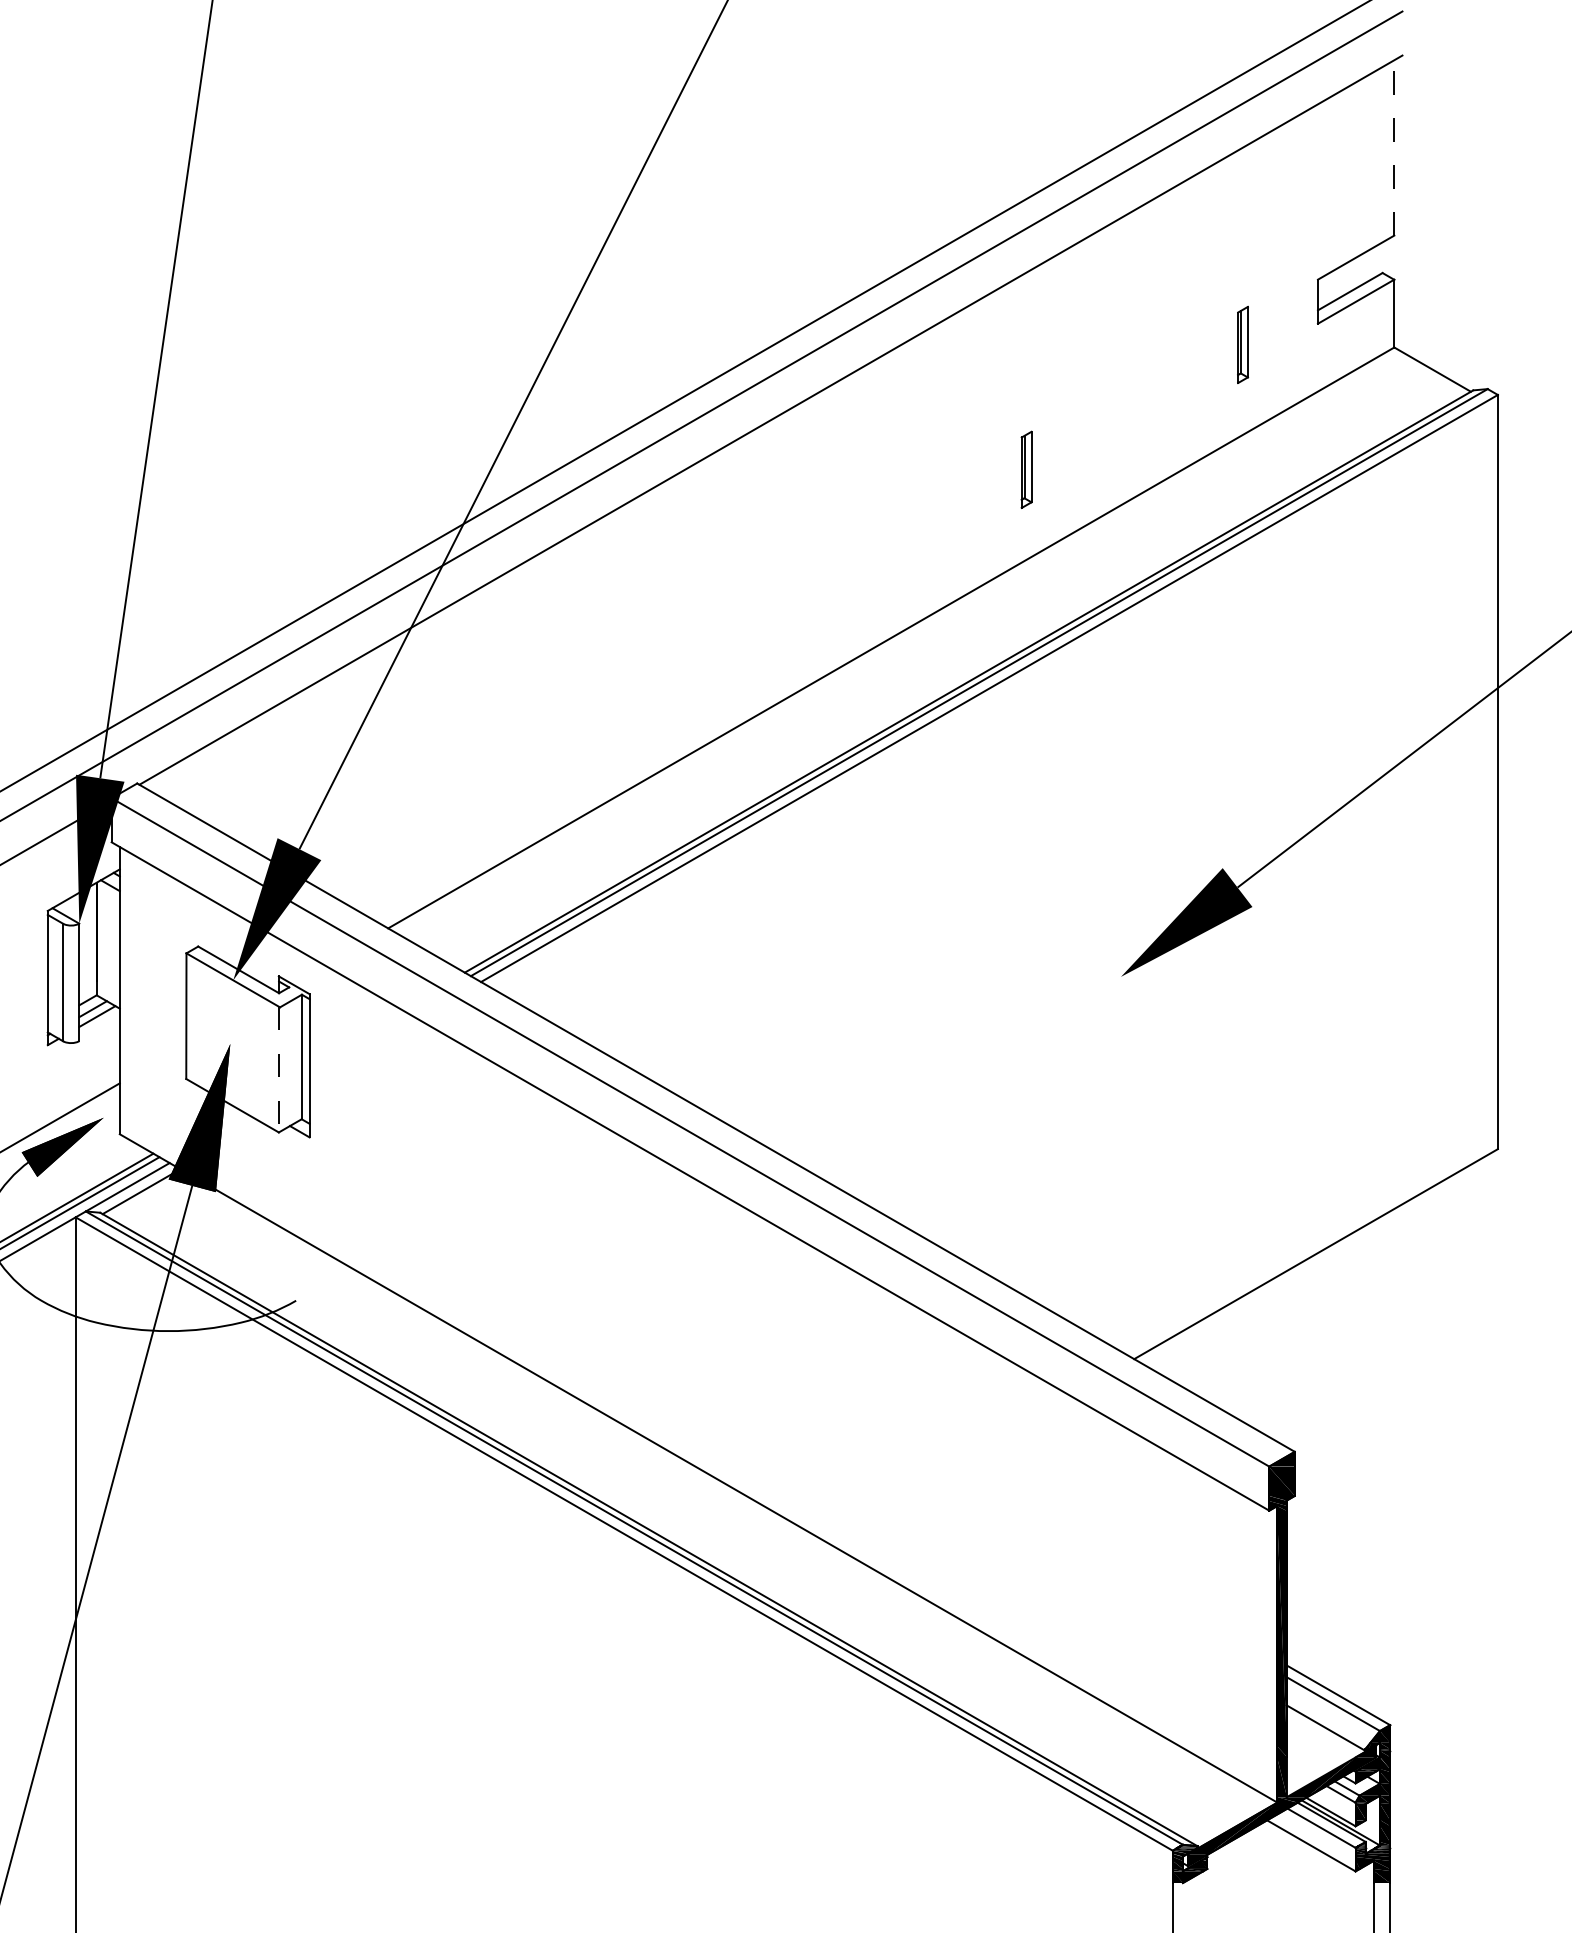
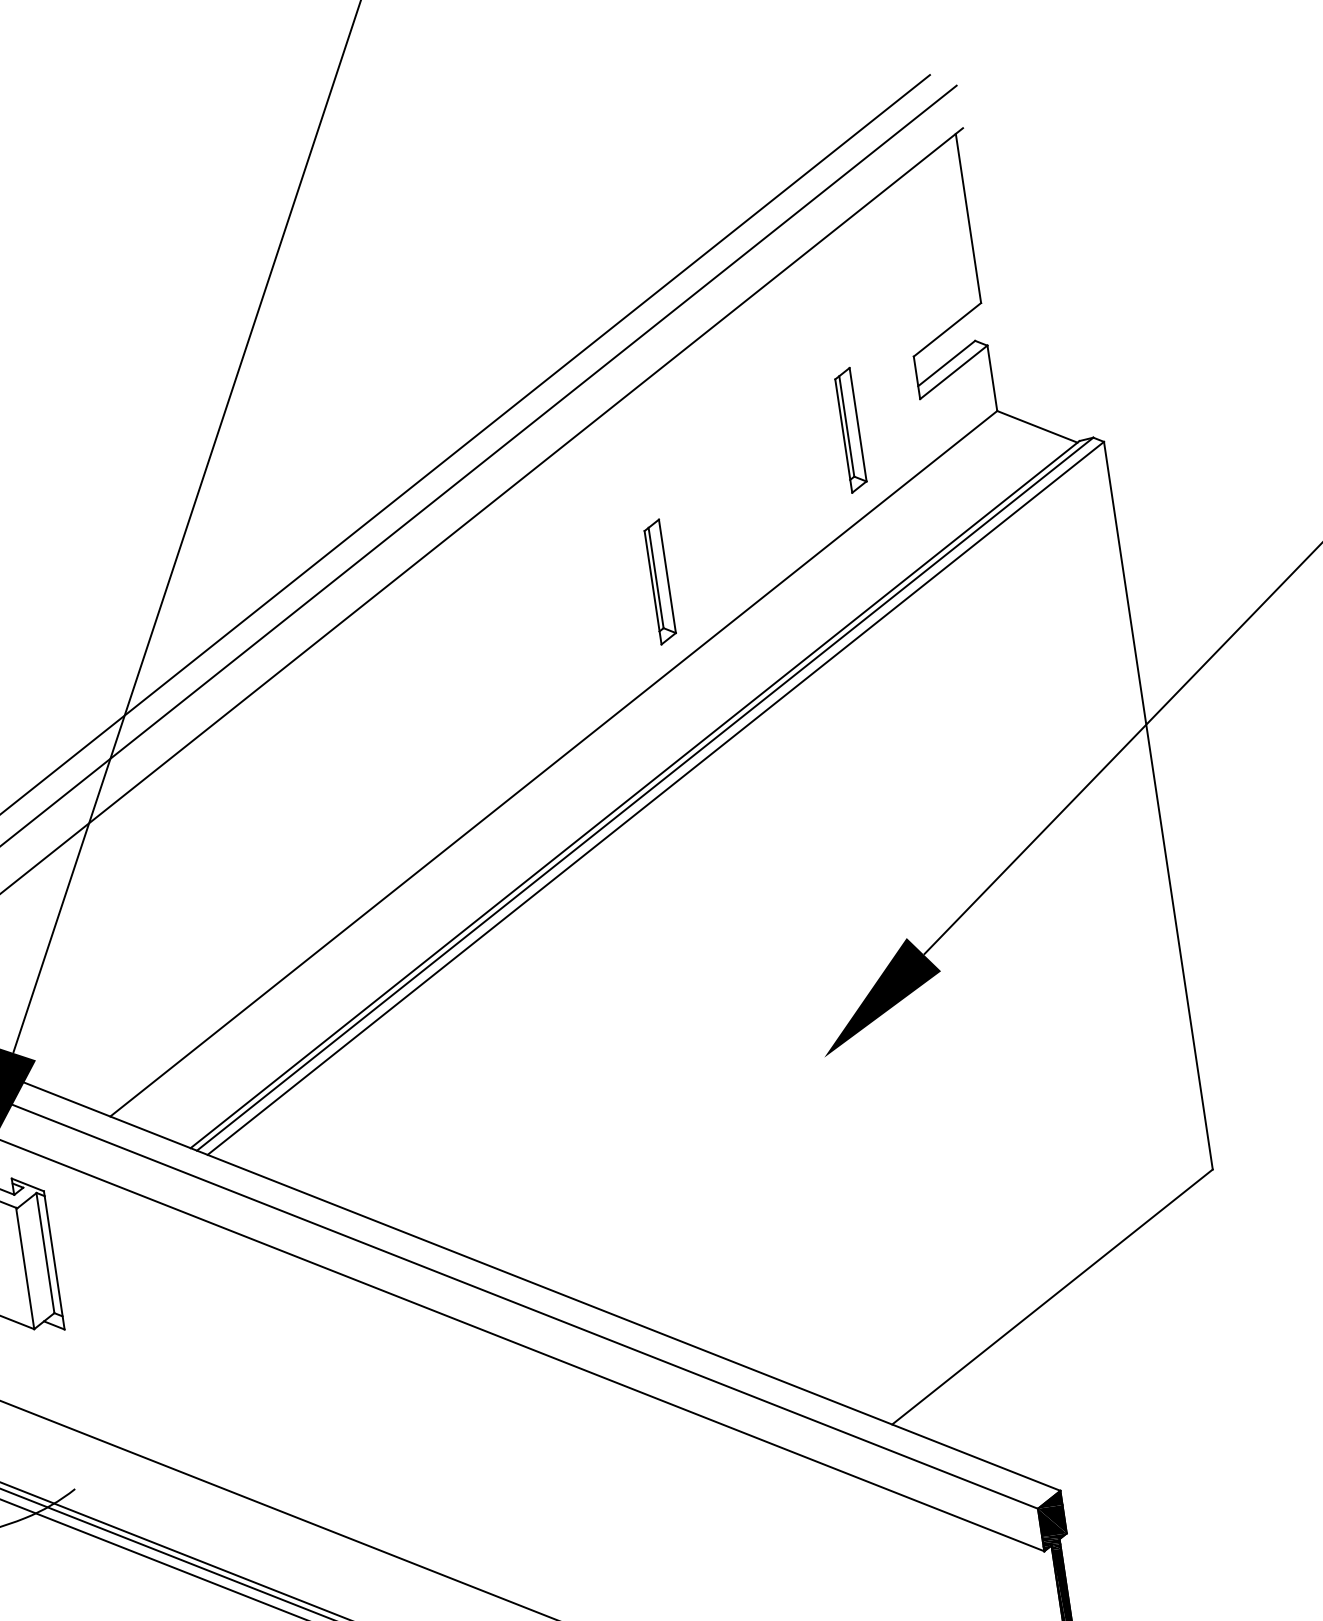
line: (1394, 147) -> (968, 218), dashed -> solid
part: (1242, 344) -> (850, 430), size x1.67
part: (1026, 469) -> (659, 581), size x1.67
line: (278, 1069) -> (24, 1268), dashed -> solid

